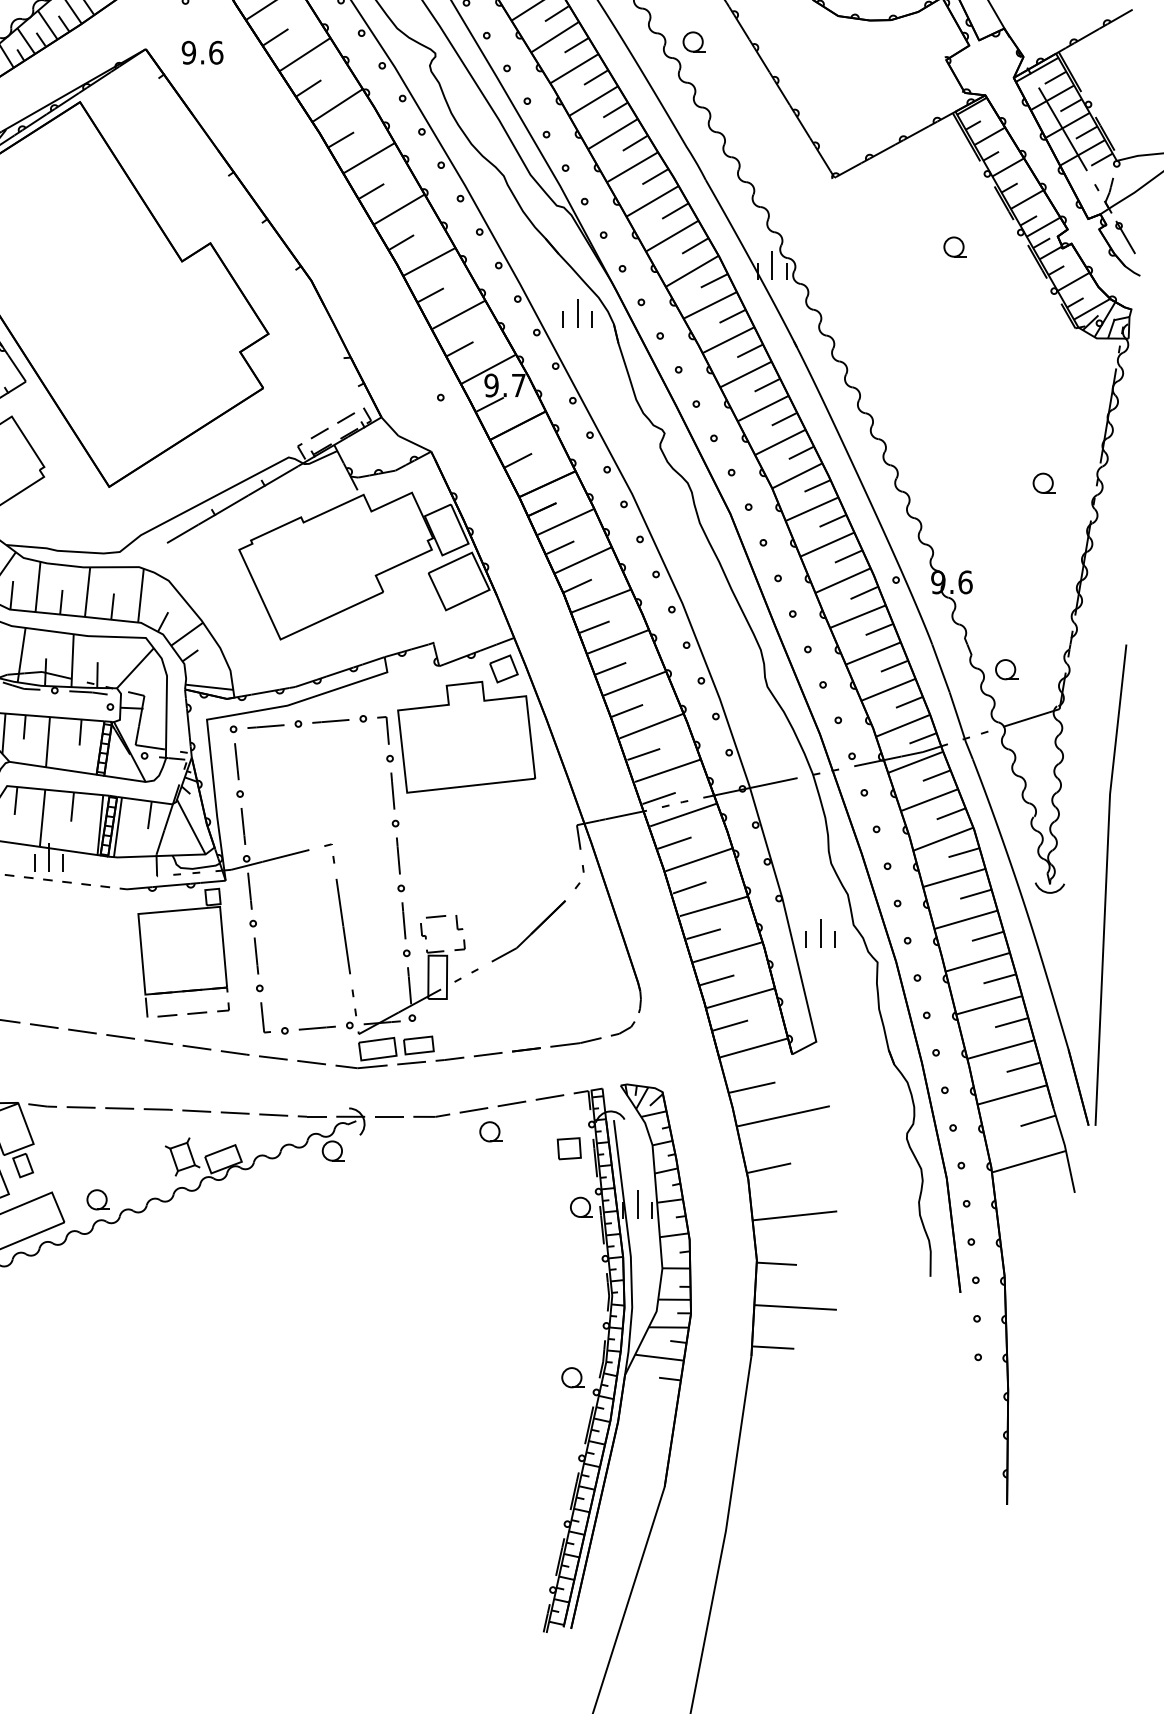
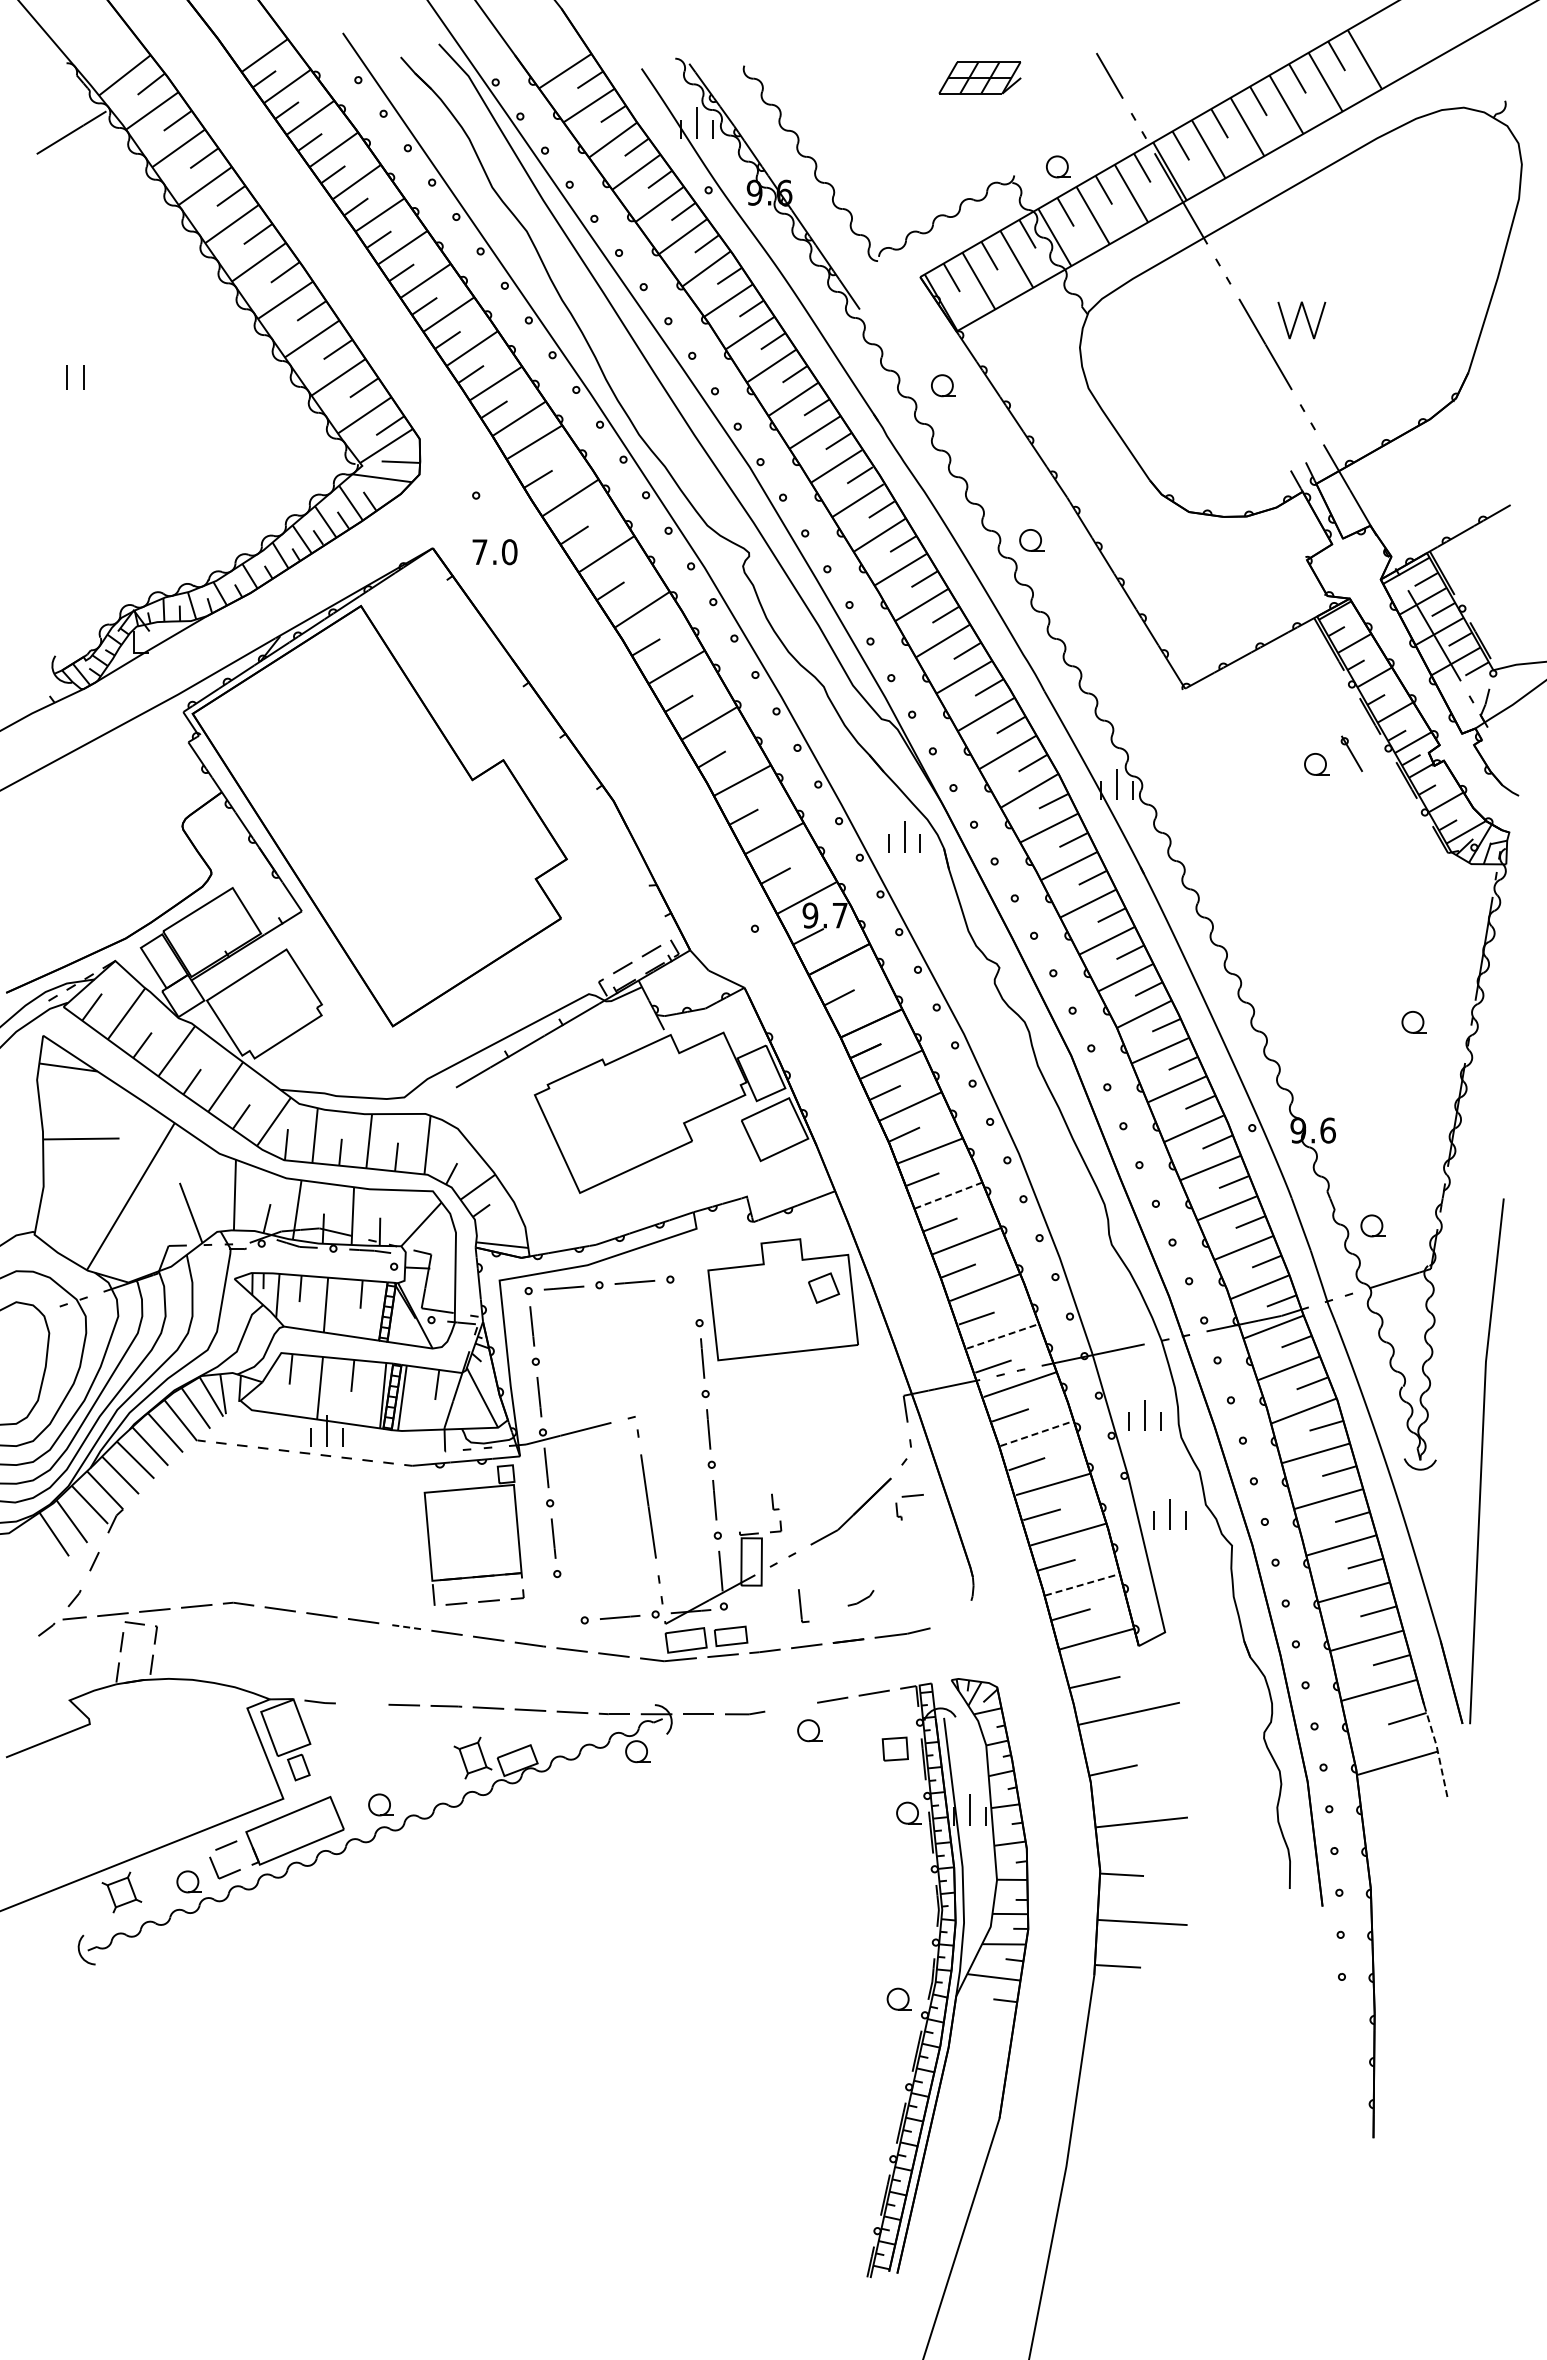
text: (202, 53) -> (494, 552), 9.6 -> 7.0
part: (1125, 237) -> (1351, 753), moved
line: (617, 641) -> (948, 1195), solid -> dashed
part: (504, 668) -> (824, 1287), moved
part: (383, 729) -> (692, 1291), removed
line: (668, 770) -> (1003, 1336), solid -> dashed
part: (797, 843) -> (1144, 1415), added
line: (699, 859) -> (1037, 1433), solid -> dashed
part: (433, 918) -> (909, 1497), moved
line: (740, 997) -> (1082, 1584), solid -> dashed
part: (265, 1018) -> (803, 1606), moved
part: (622, 1029) -> (860, 1598), moved
line: (120, 1036) -> (405, 1626), solid -> dashed
line: (80, 1106) -> (361, 1703), removed
line: (473, 1109) -> (790, 1706), removed
line: (1065, 1149) -> (1437, 1750), solid -> dashed

